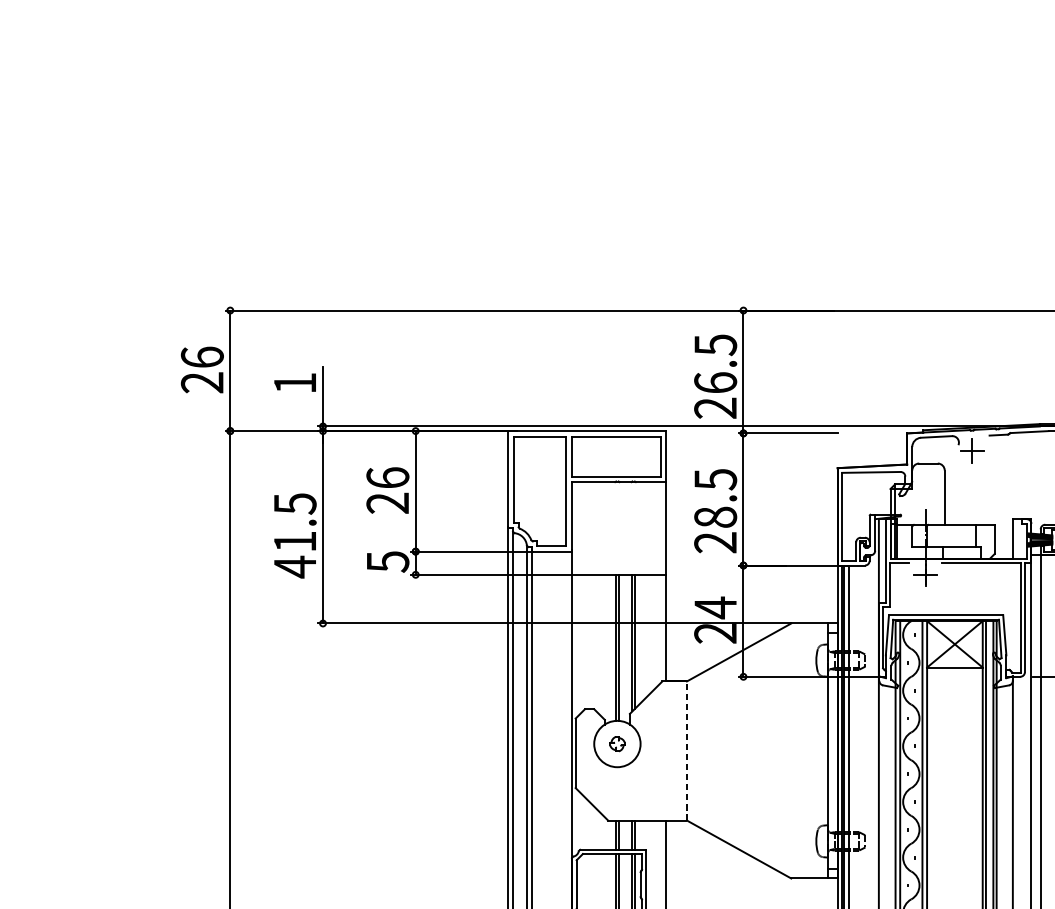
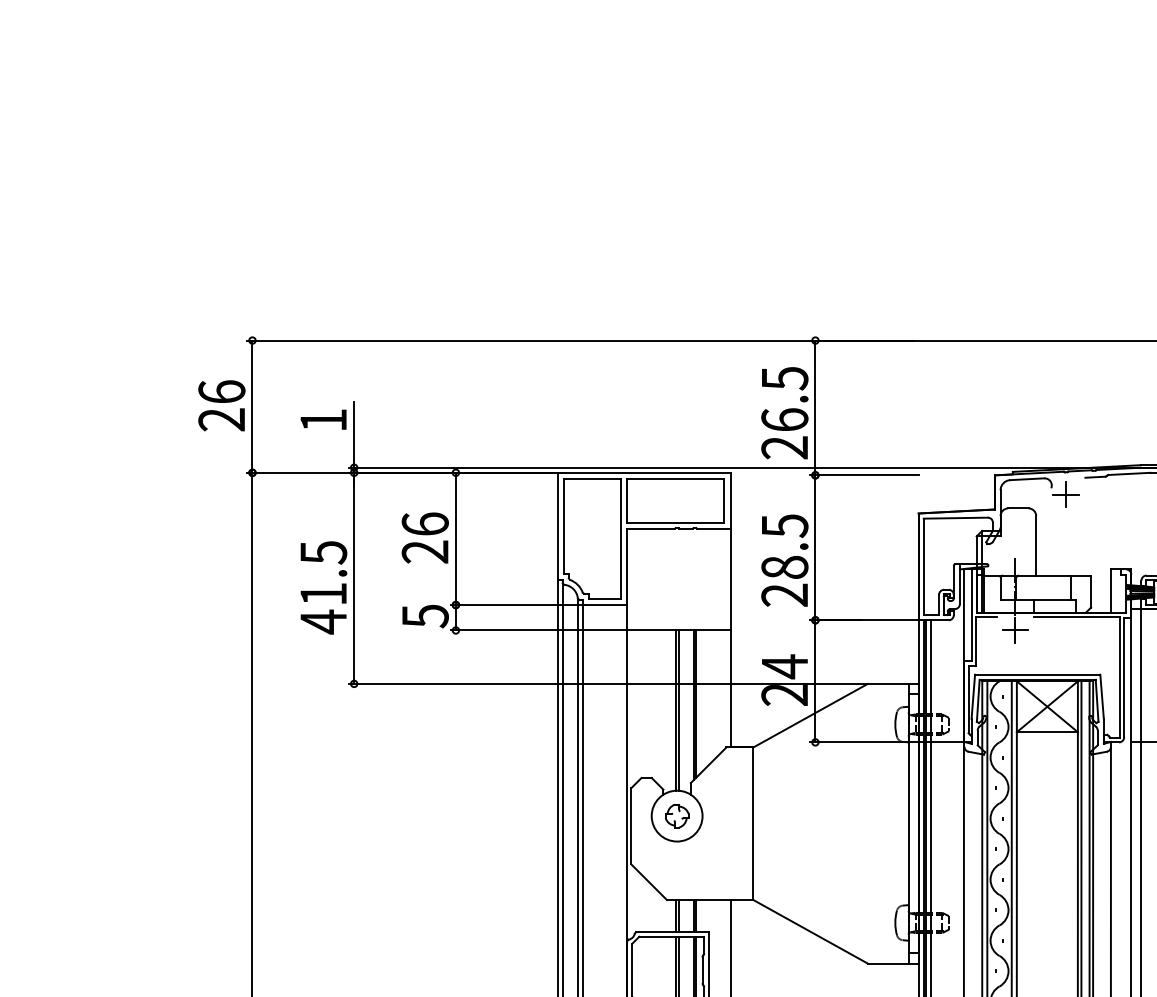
part: (617, 744) -> (677, 816), size x1.43
line: (687, 750) -> (753, 823), dashed -> solid

